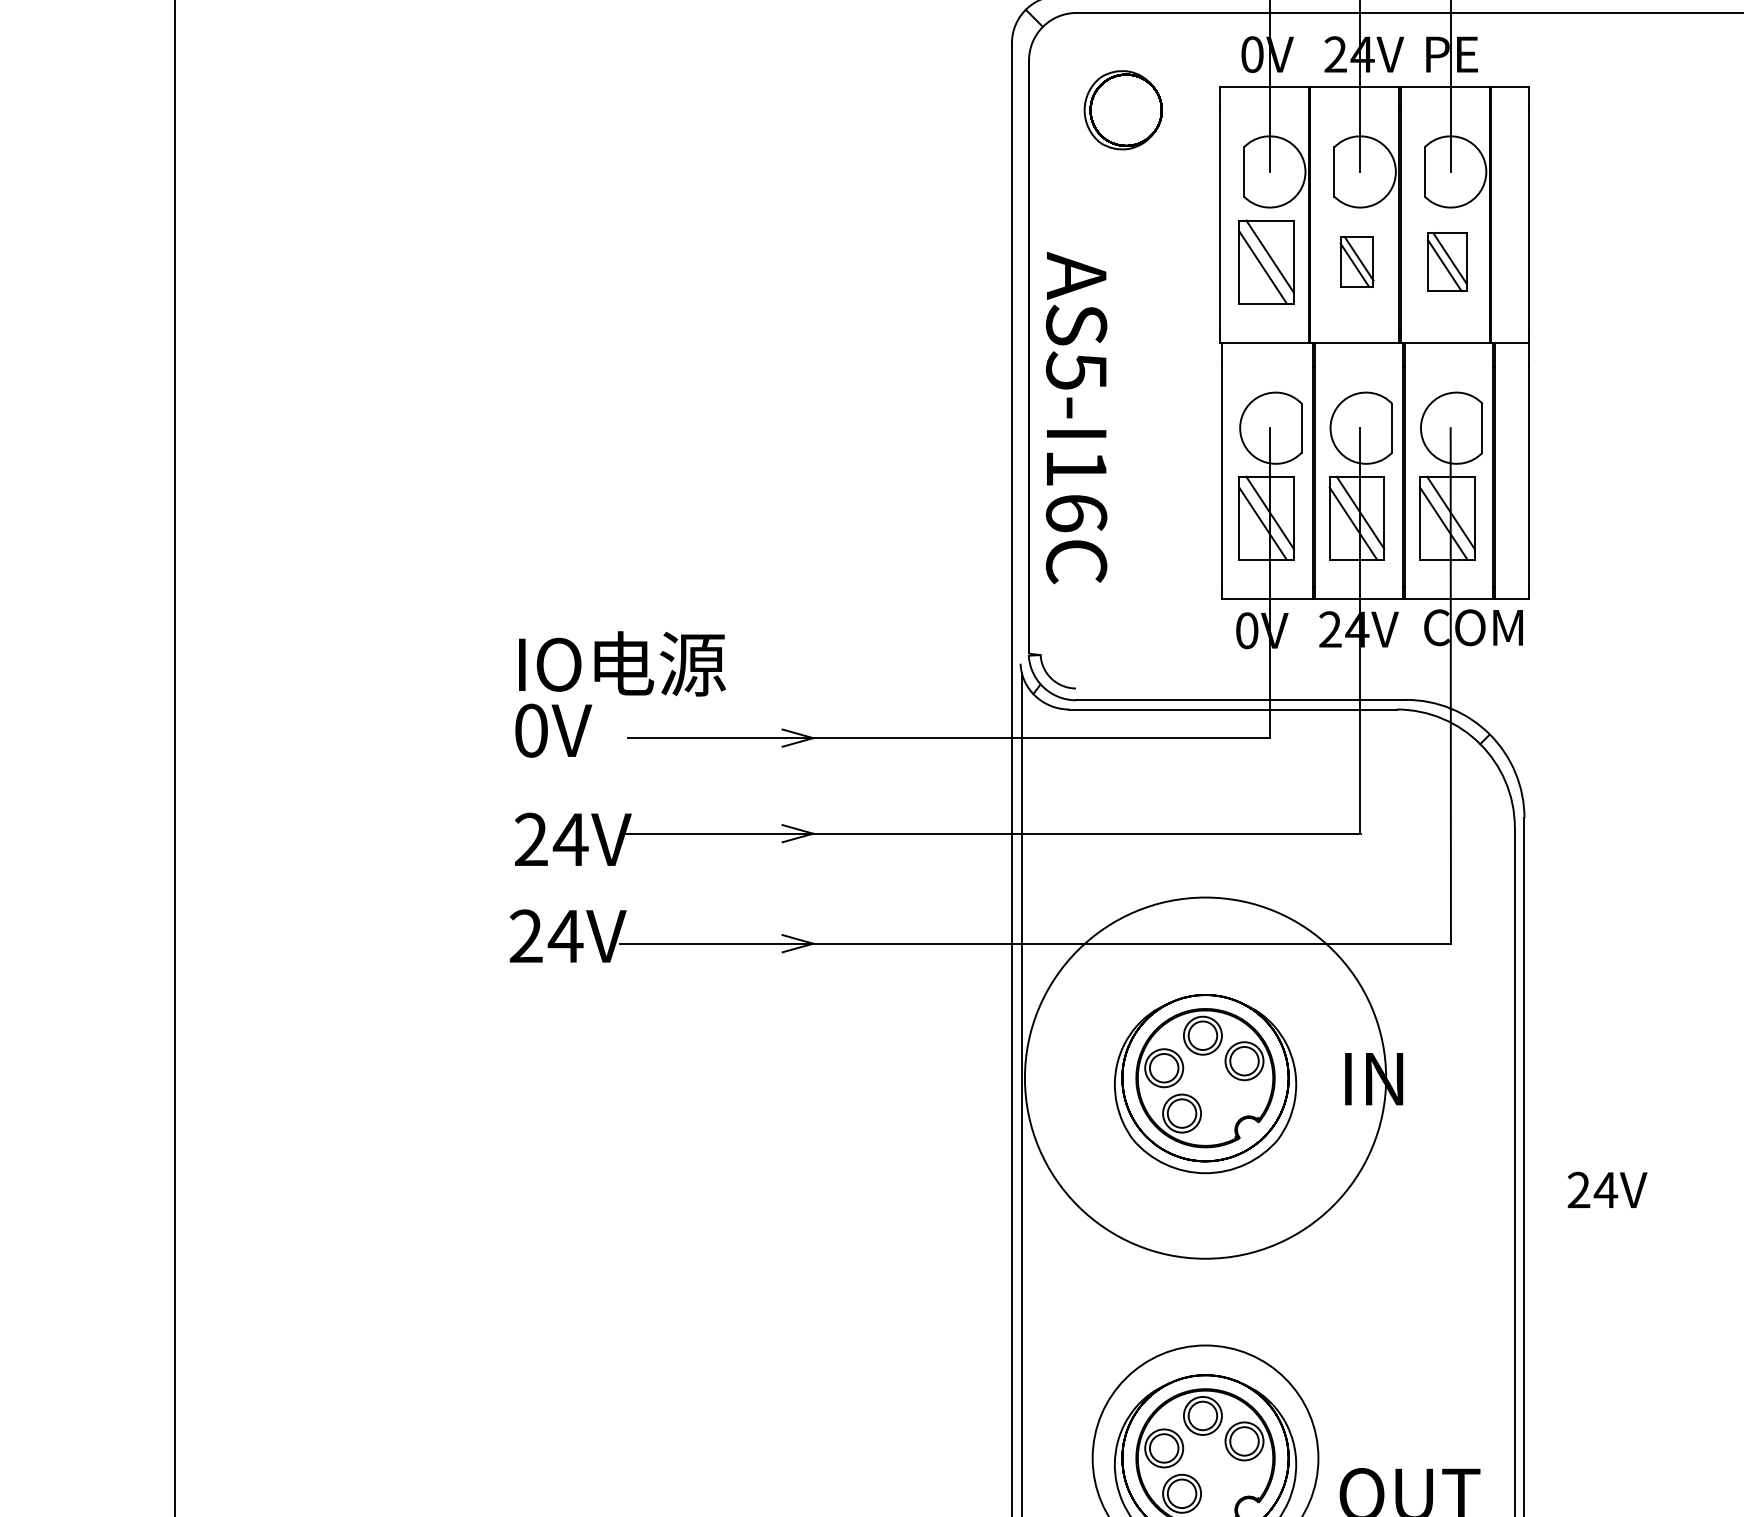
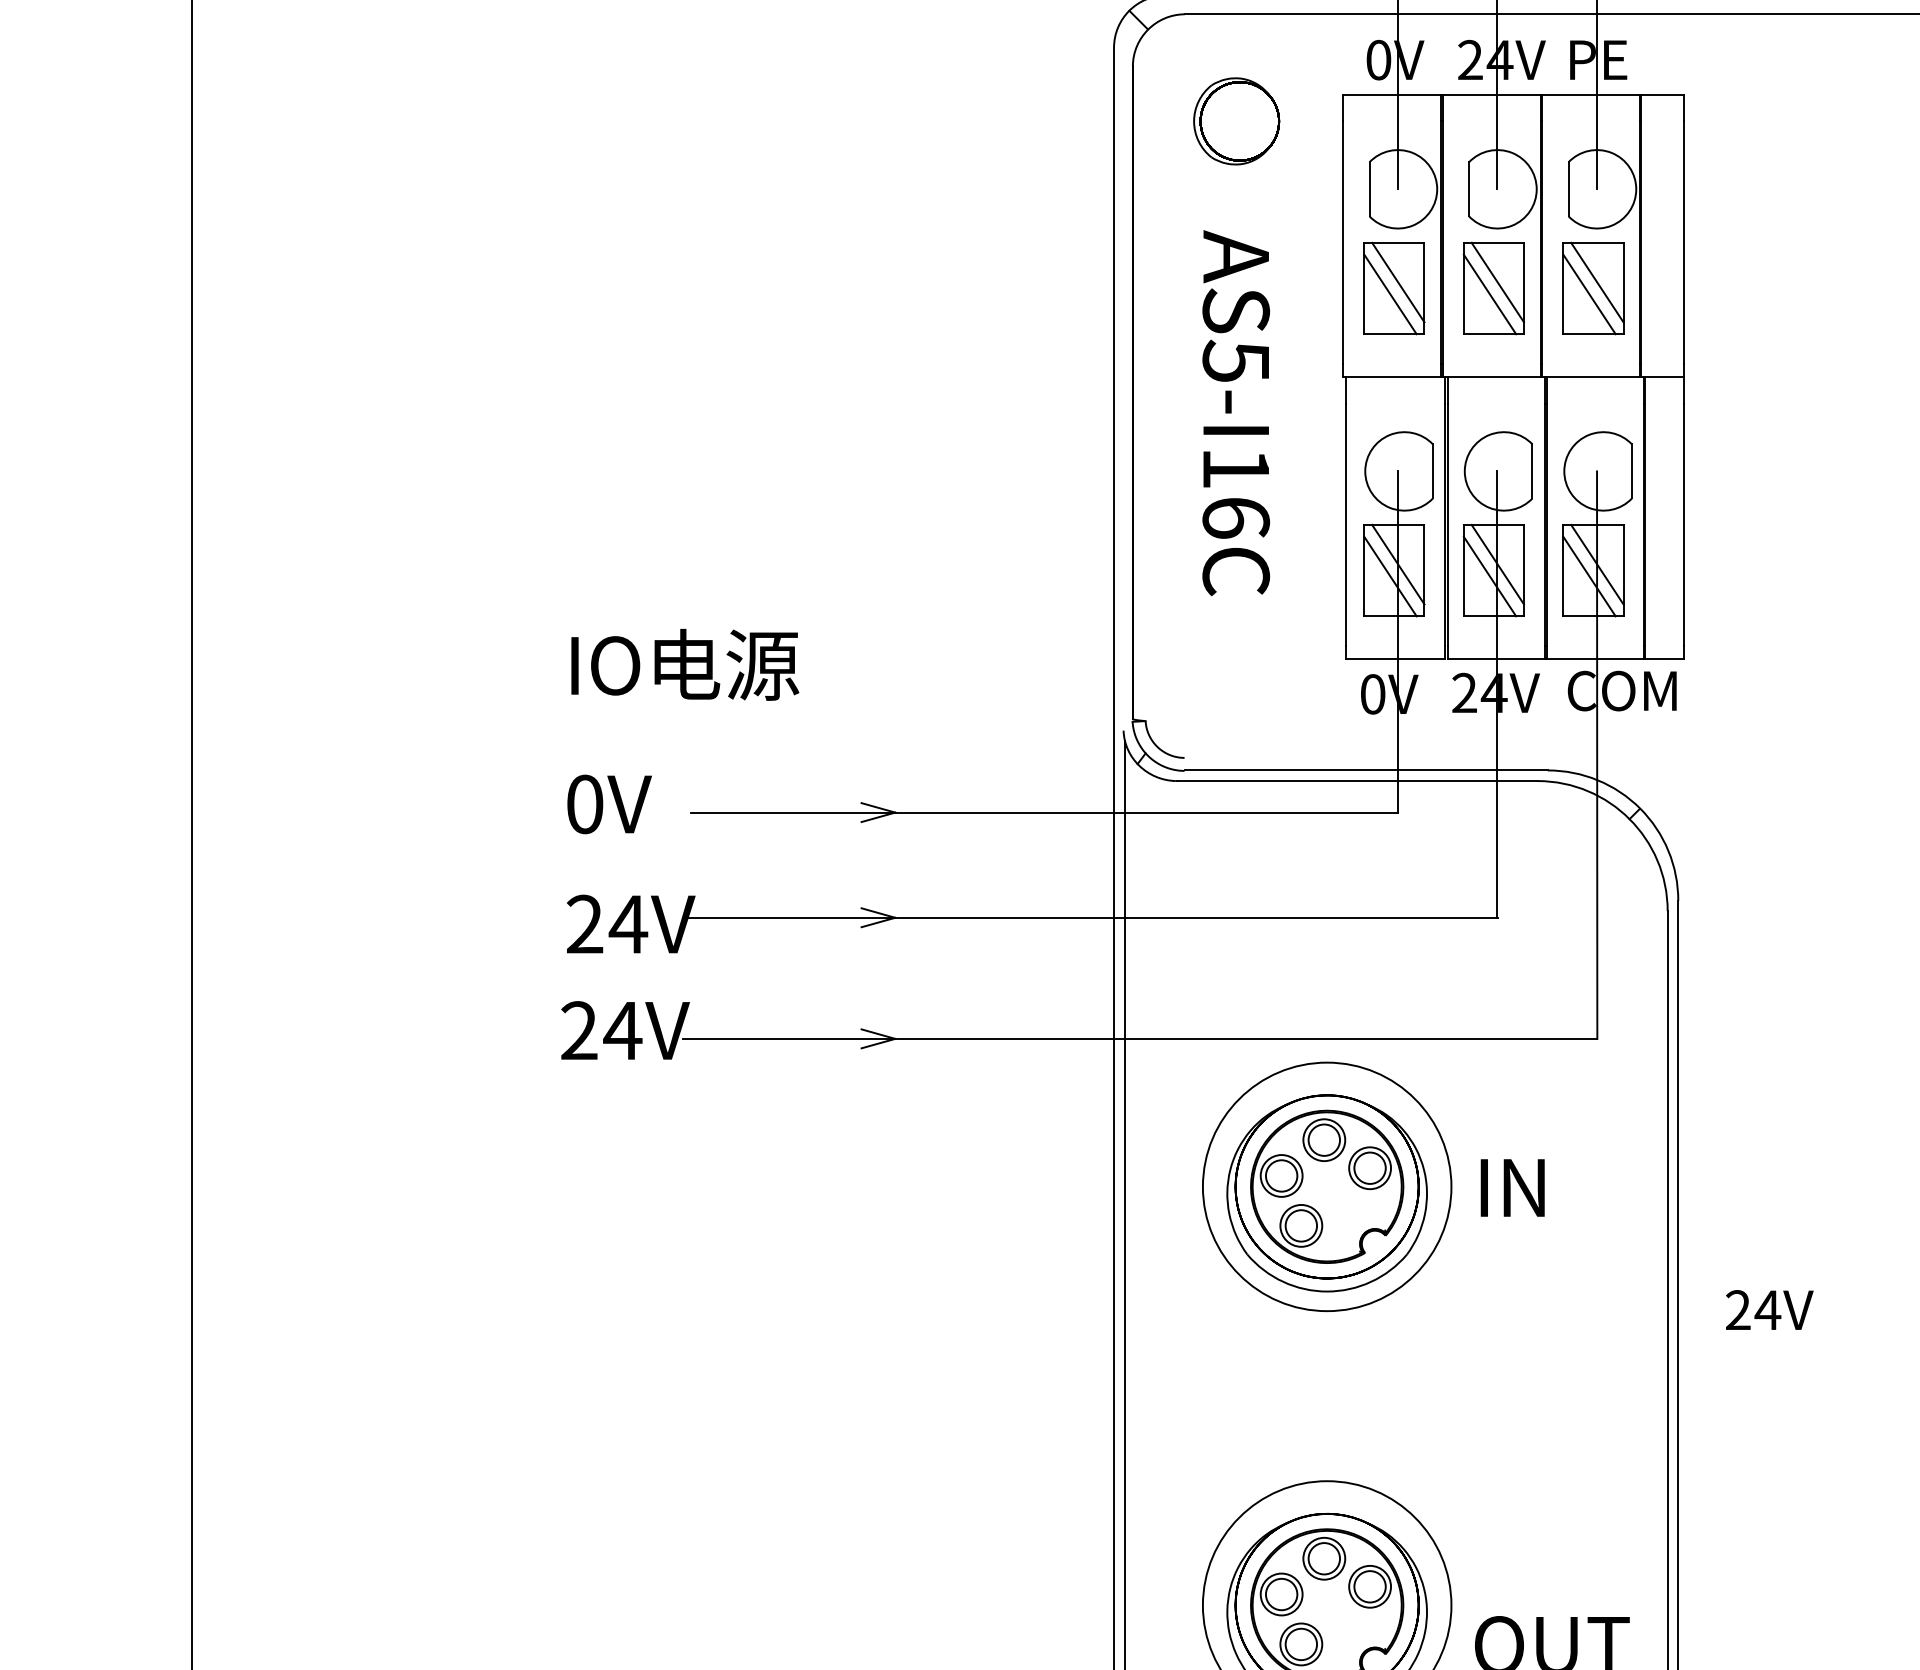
part: (1356, 262) -> (1493, 288), size x1.67
part: (1447, 262) -> (1593, 288), size x1.43
text: (1075, 418) -> (1235, 413), moved
text: (622, 663) -> (685, 664), moved
circle: (1204, 1077) -> (1326, 1186), size x0.62

